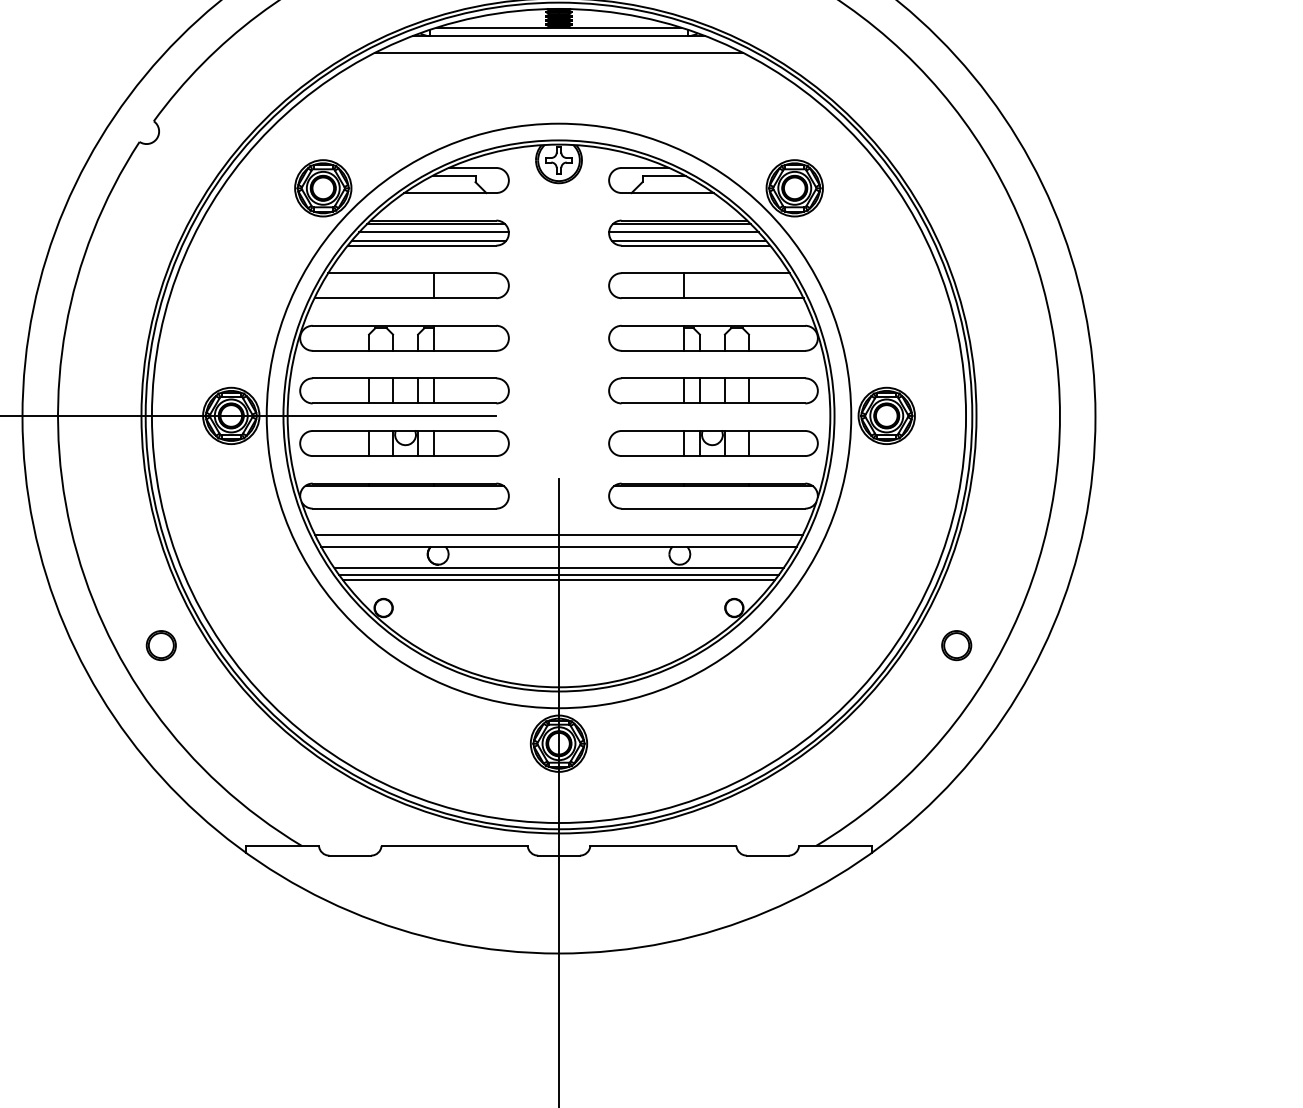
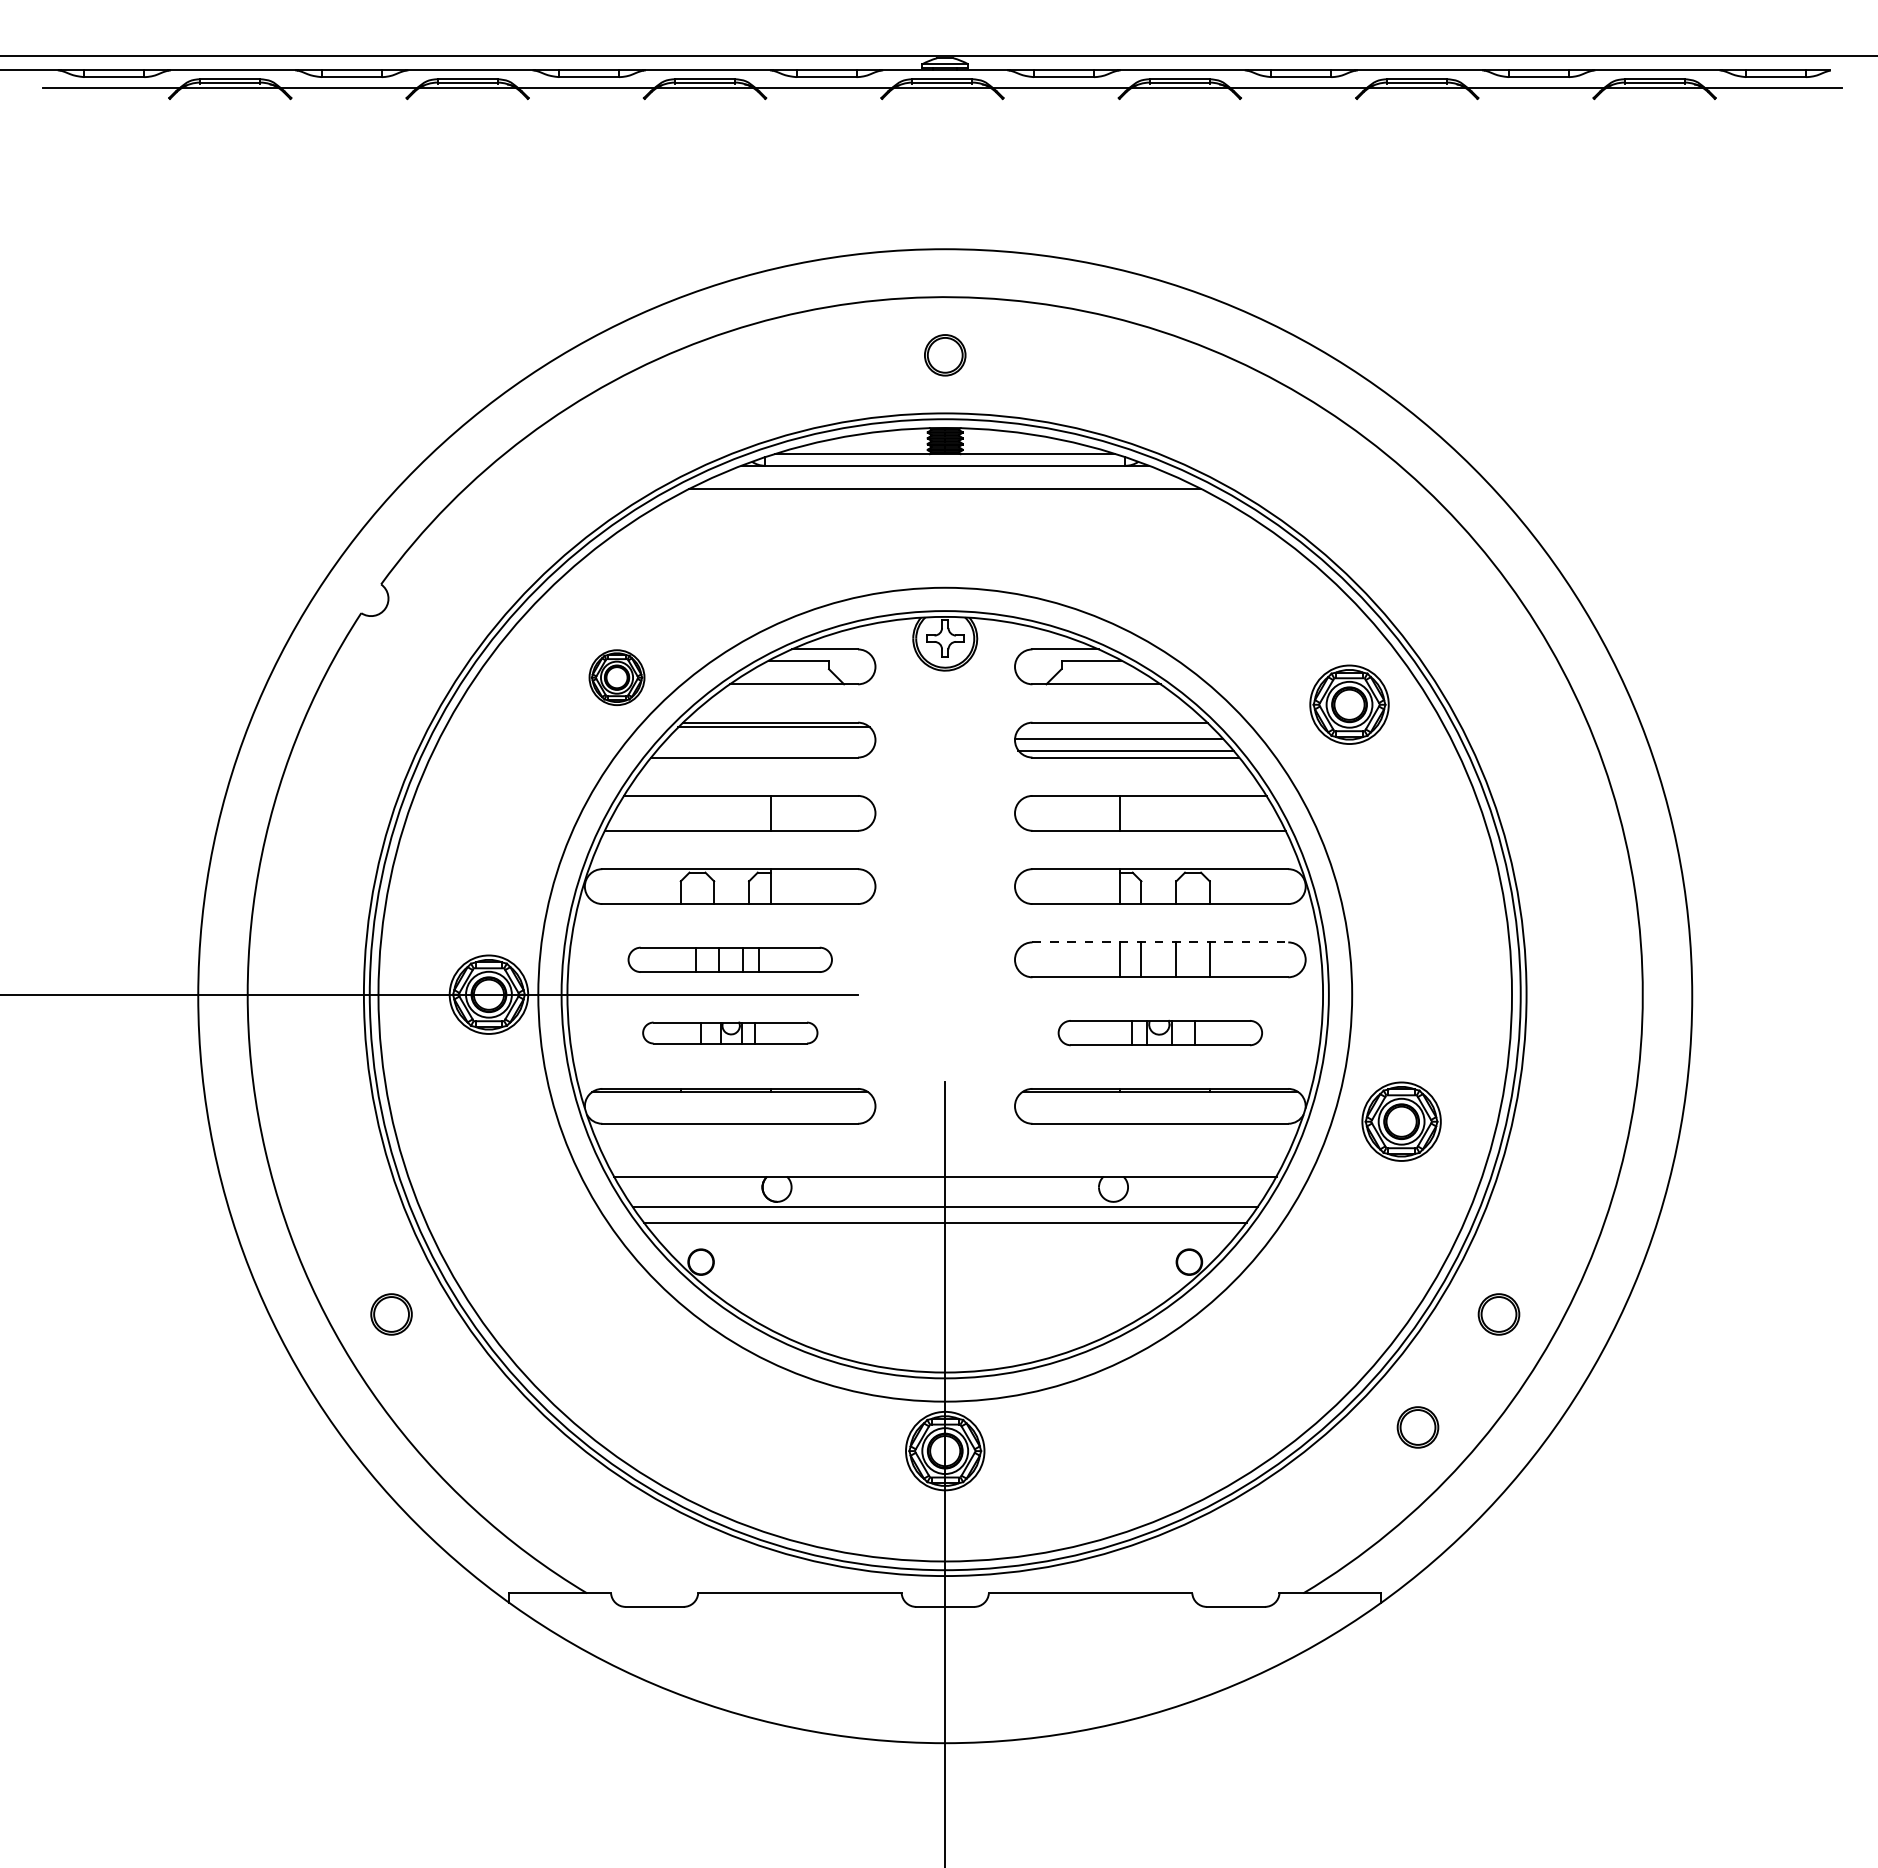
part: (322, 188) -> (616, 677), size x0.7
part: (794, 188) -> (1349, 704), moved
line: (681, 224) -> (1116, 727), removed
line: (434, 231) -> (771, 738), removed
line: (429, 240) -> (764, 750), removed
line: (713, 378) -> (1160, 942), solid -> dashed
part: (404, 390) -> (730, 959), size x0.7
part: (886, 415) -> (1401, 1121), moved
part: (404, 443) -> (730, 1032), size x0.6
part: (713, 443) -> (1160, 1032), size x0.7
line: (558, 535) -> (944, 1160), removed
line: (558, 574) -> (944, 1215), removed
part: (898, 726) -> (1417, 1427), added

